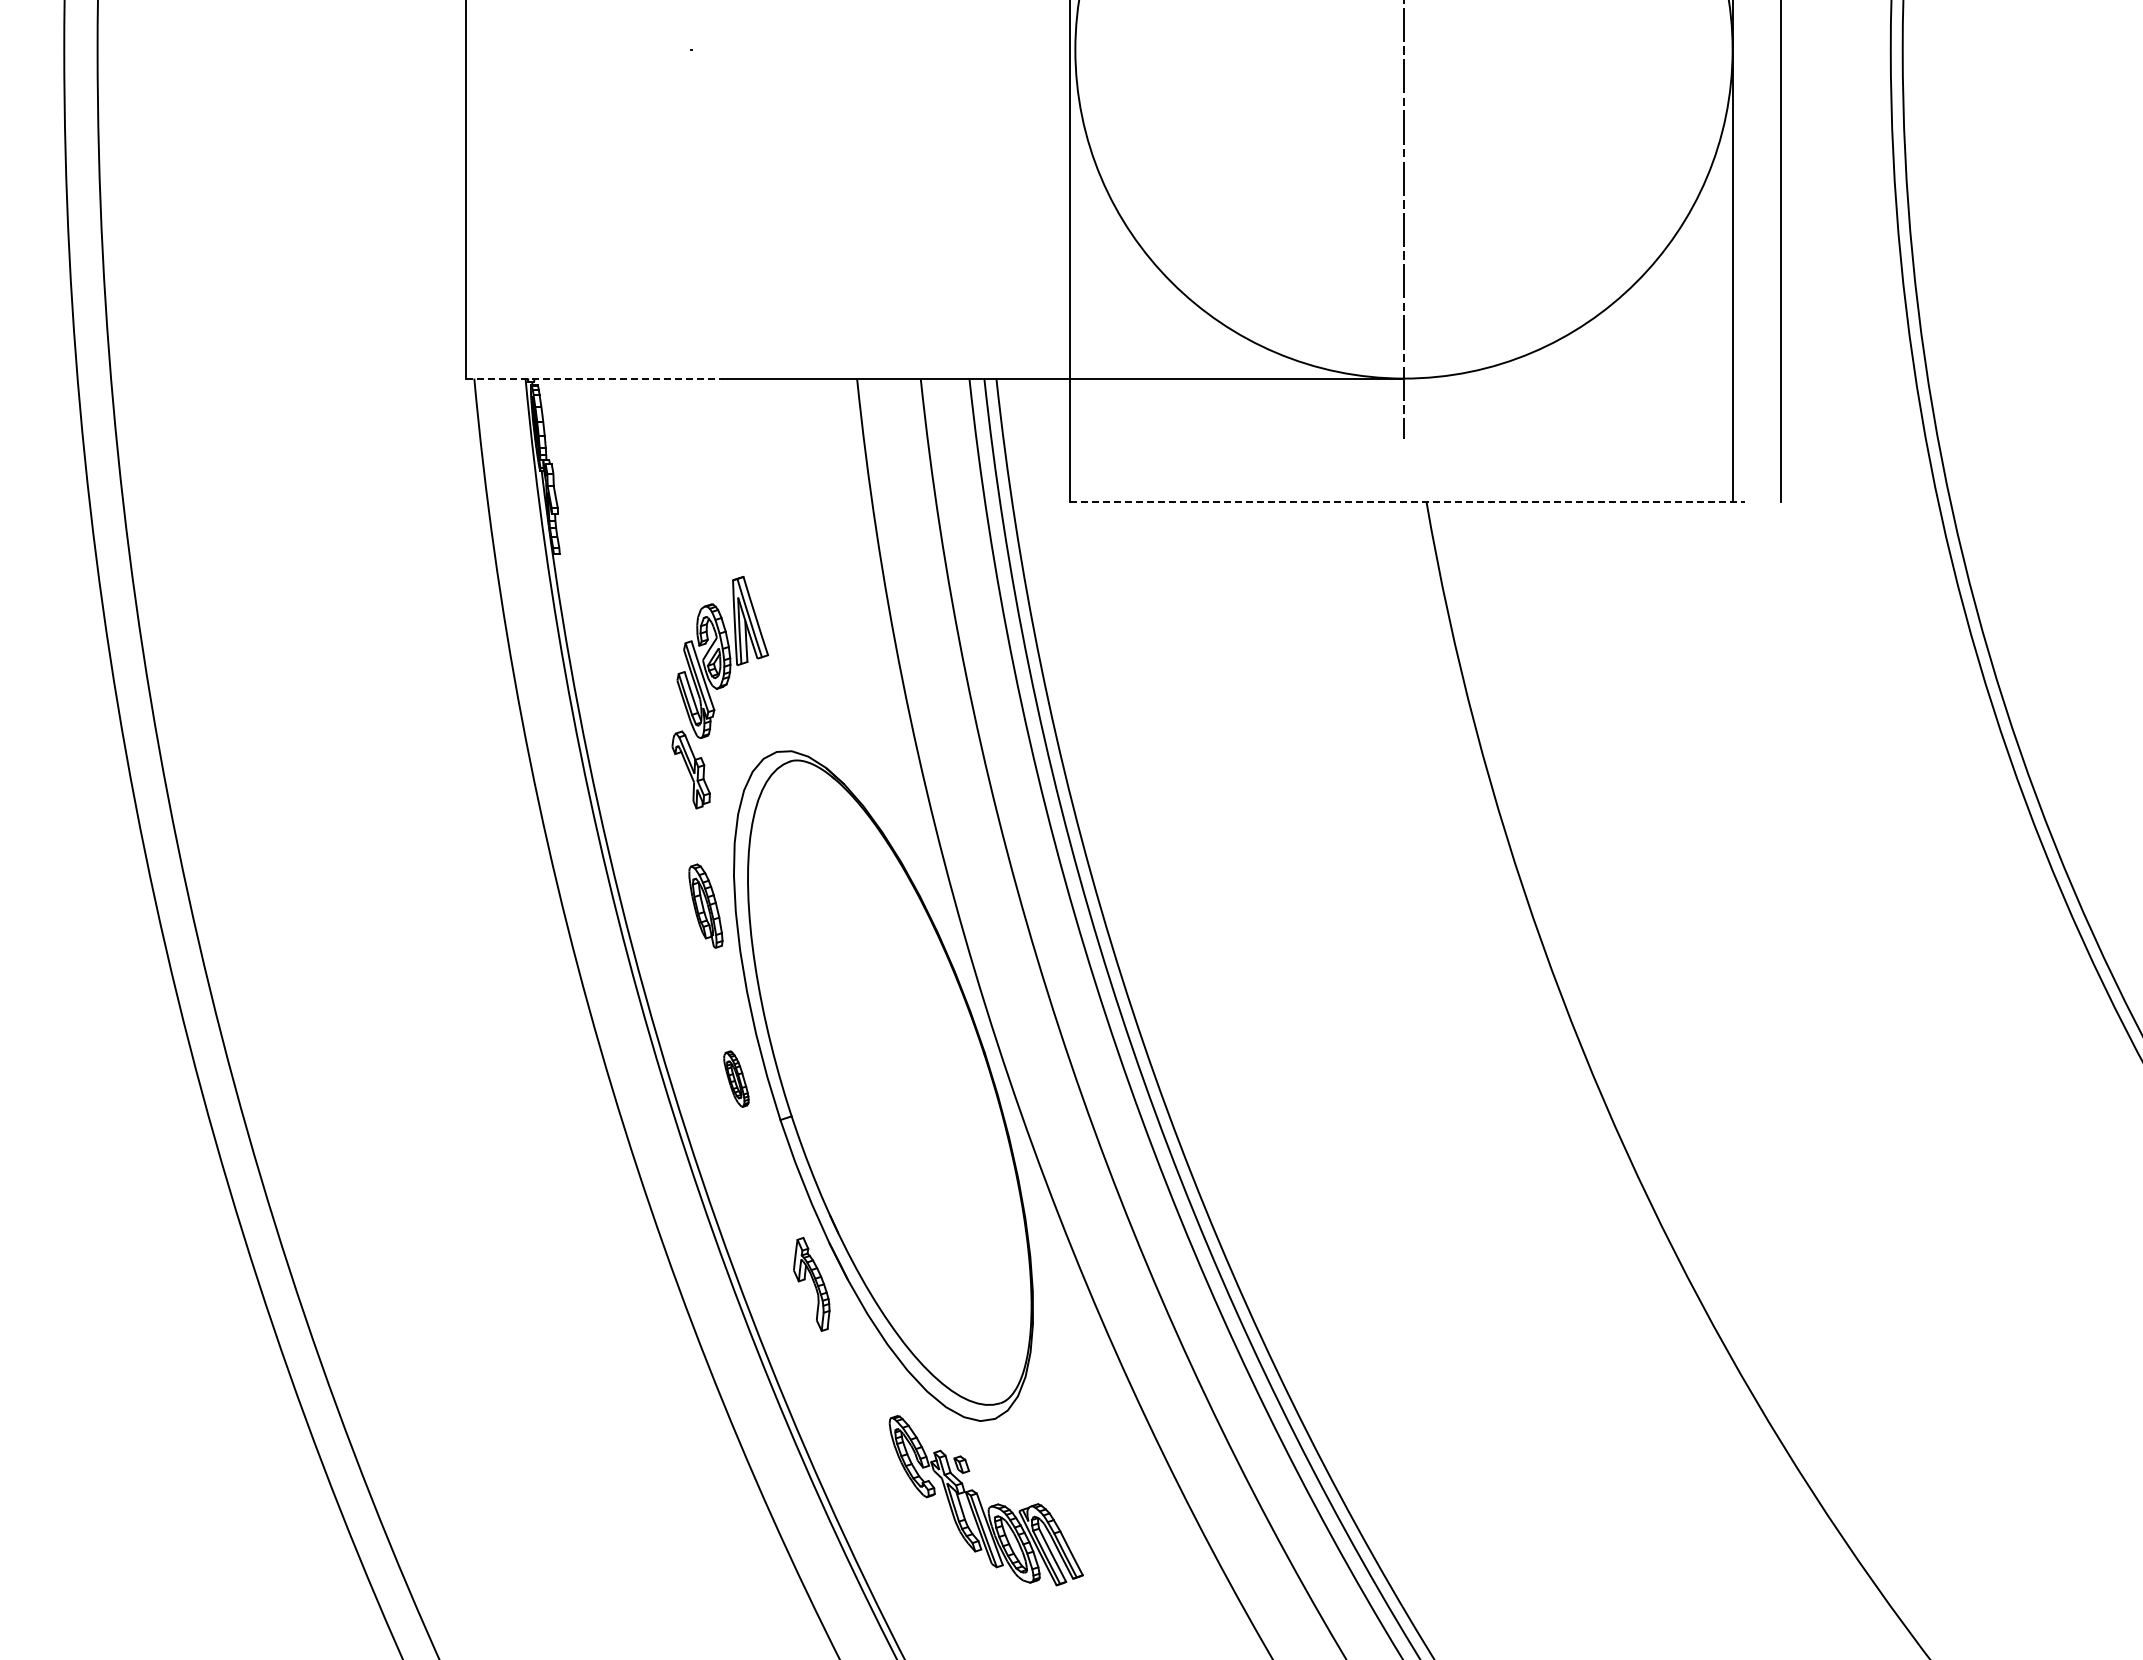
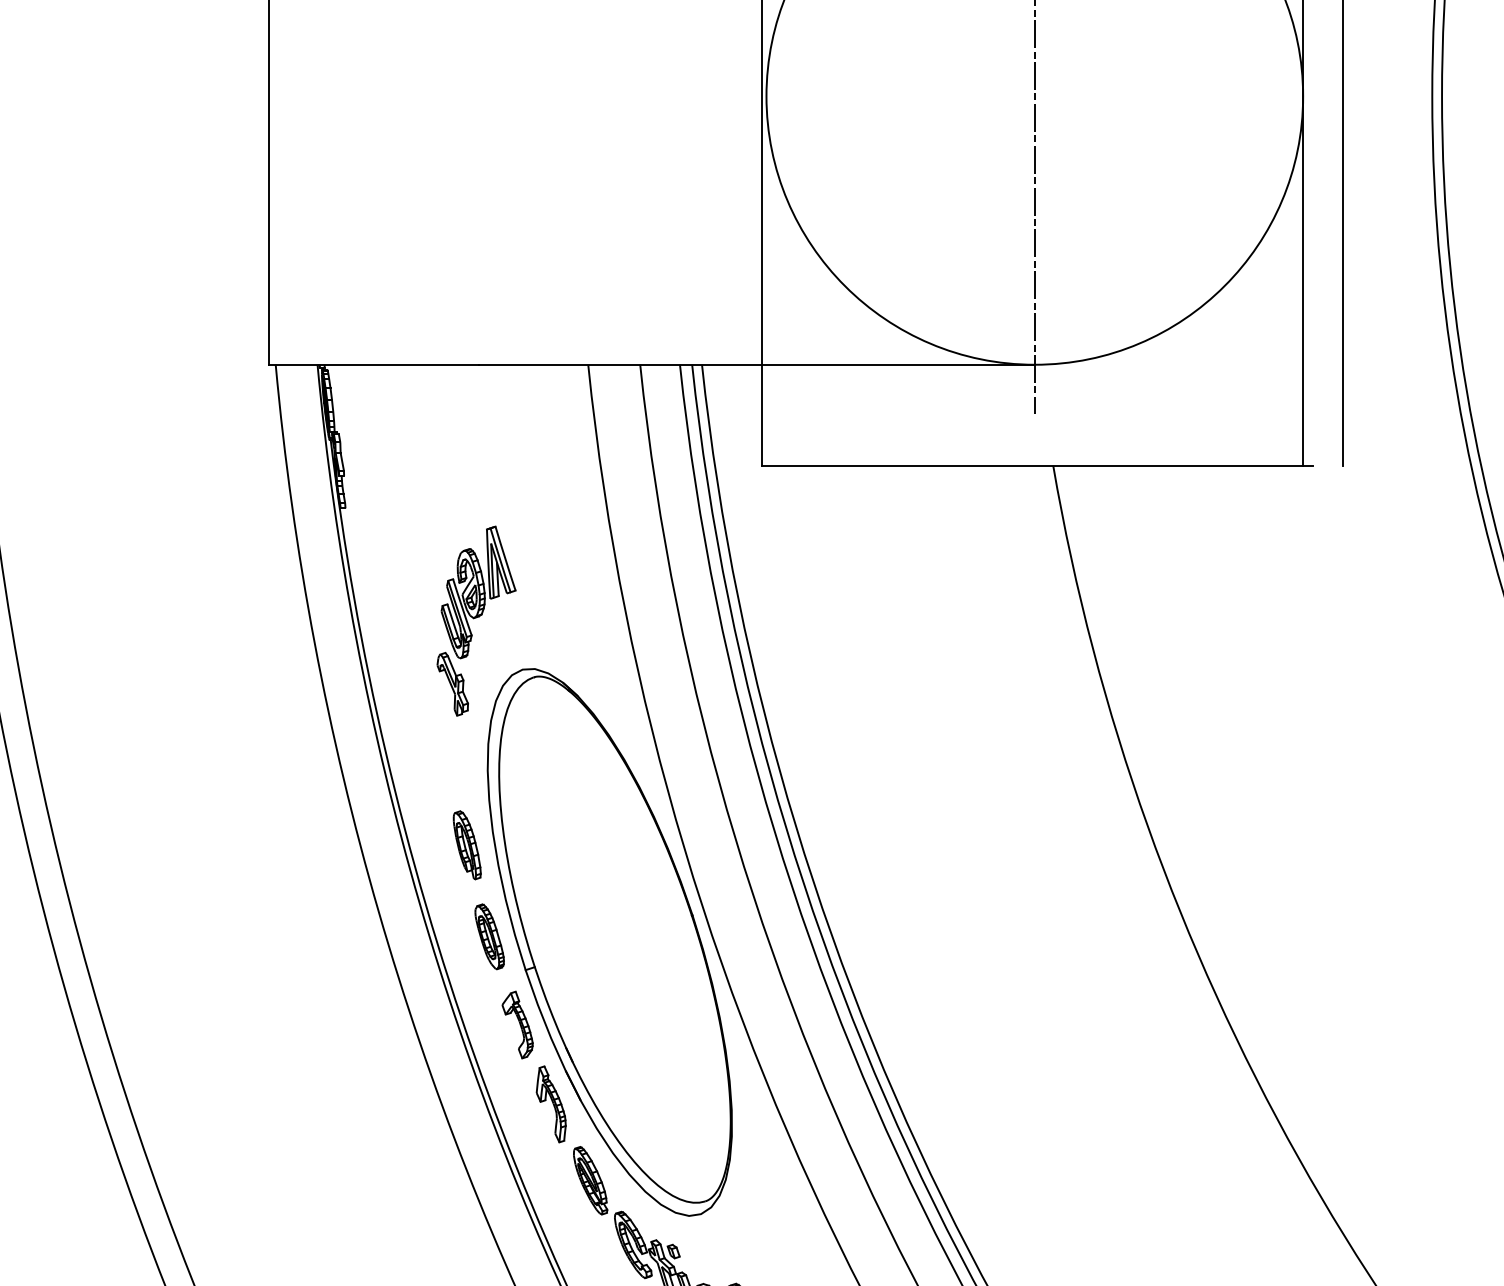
line: (595, 378) -> (374, 364), dashed -> solid
line: (1407, 502) -> (1037, 465), dashed -> solid
part: (705, 905) -> (466, 844), moved
part: (736, 1078) -> (489, 936), size x1.43
part: (770, 1187) -> (517, 1025), added
part: (859, 1377) -> (590, 1180), added

